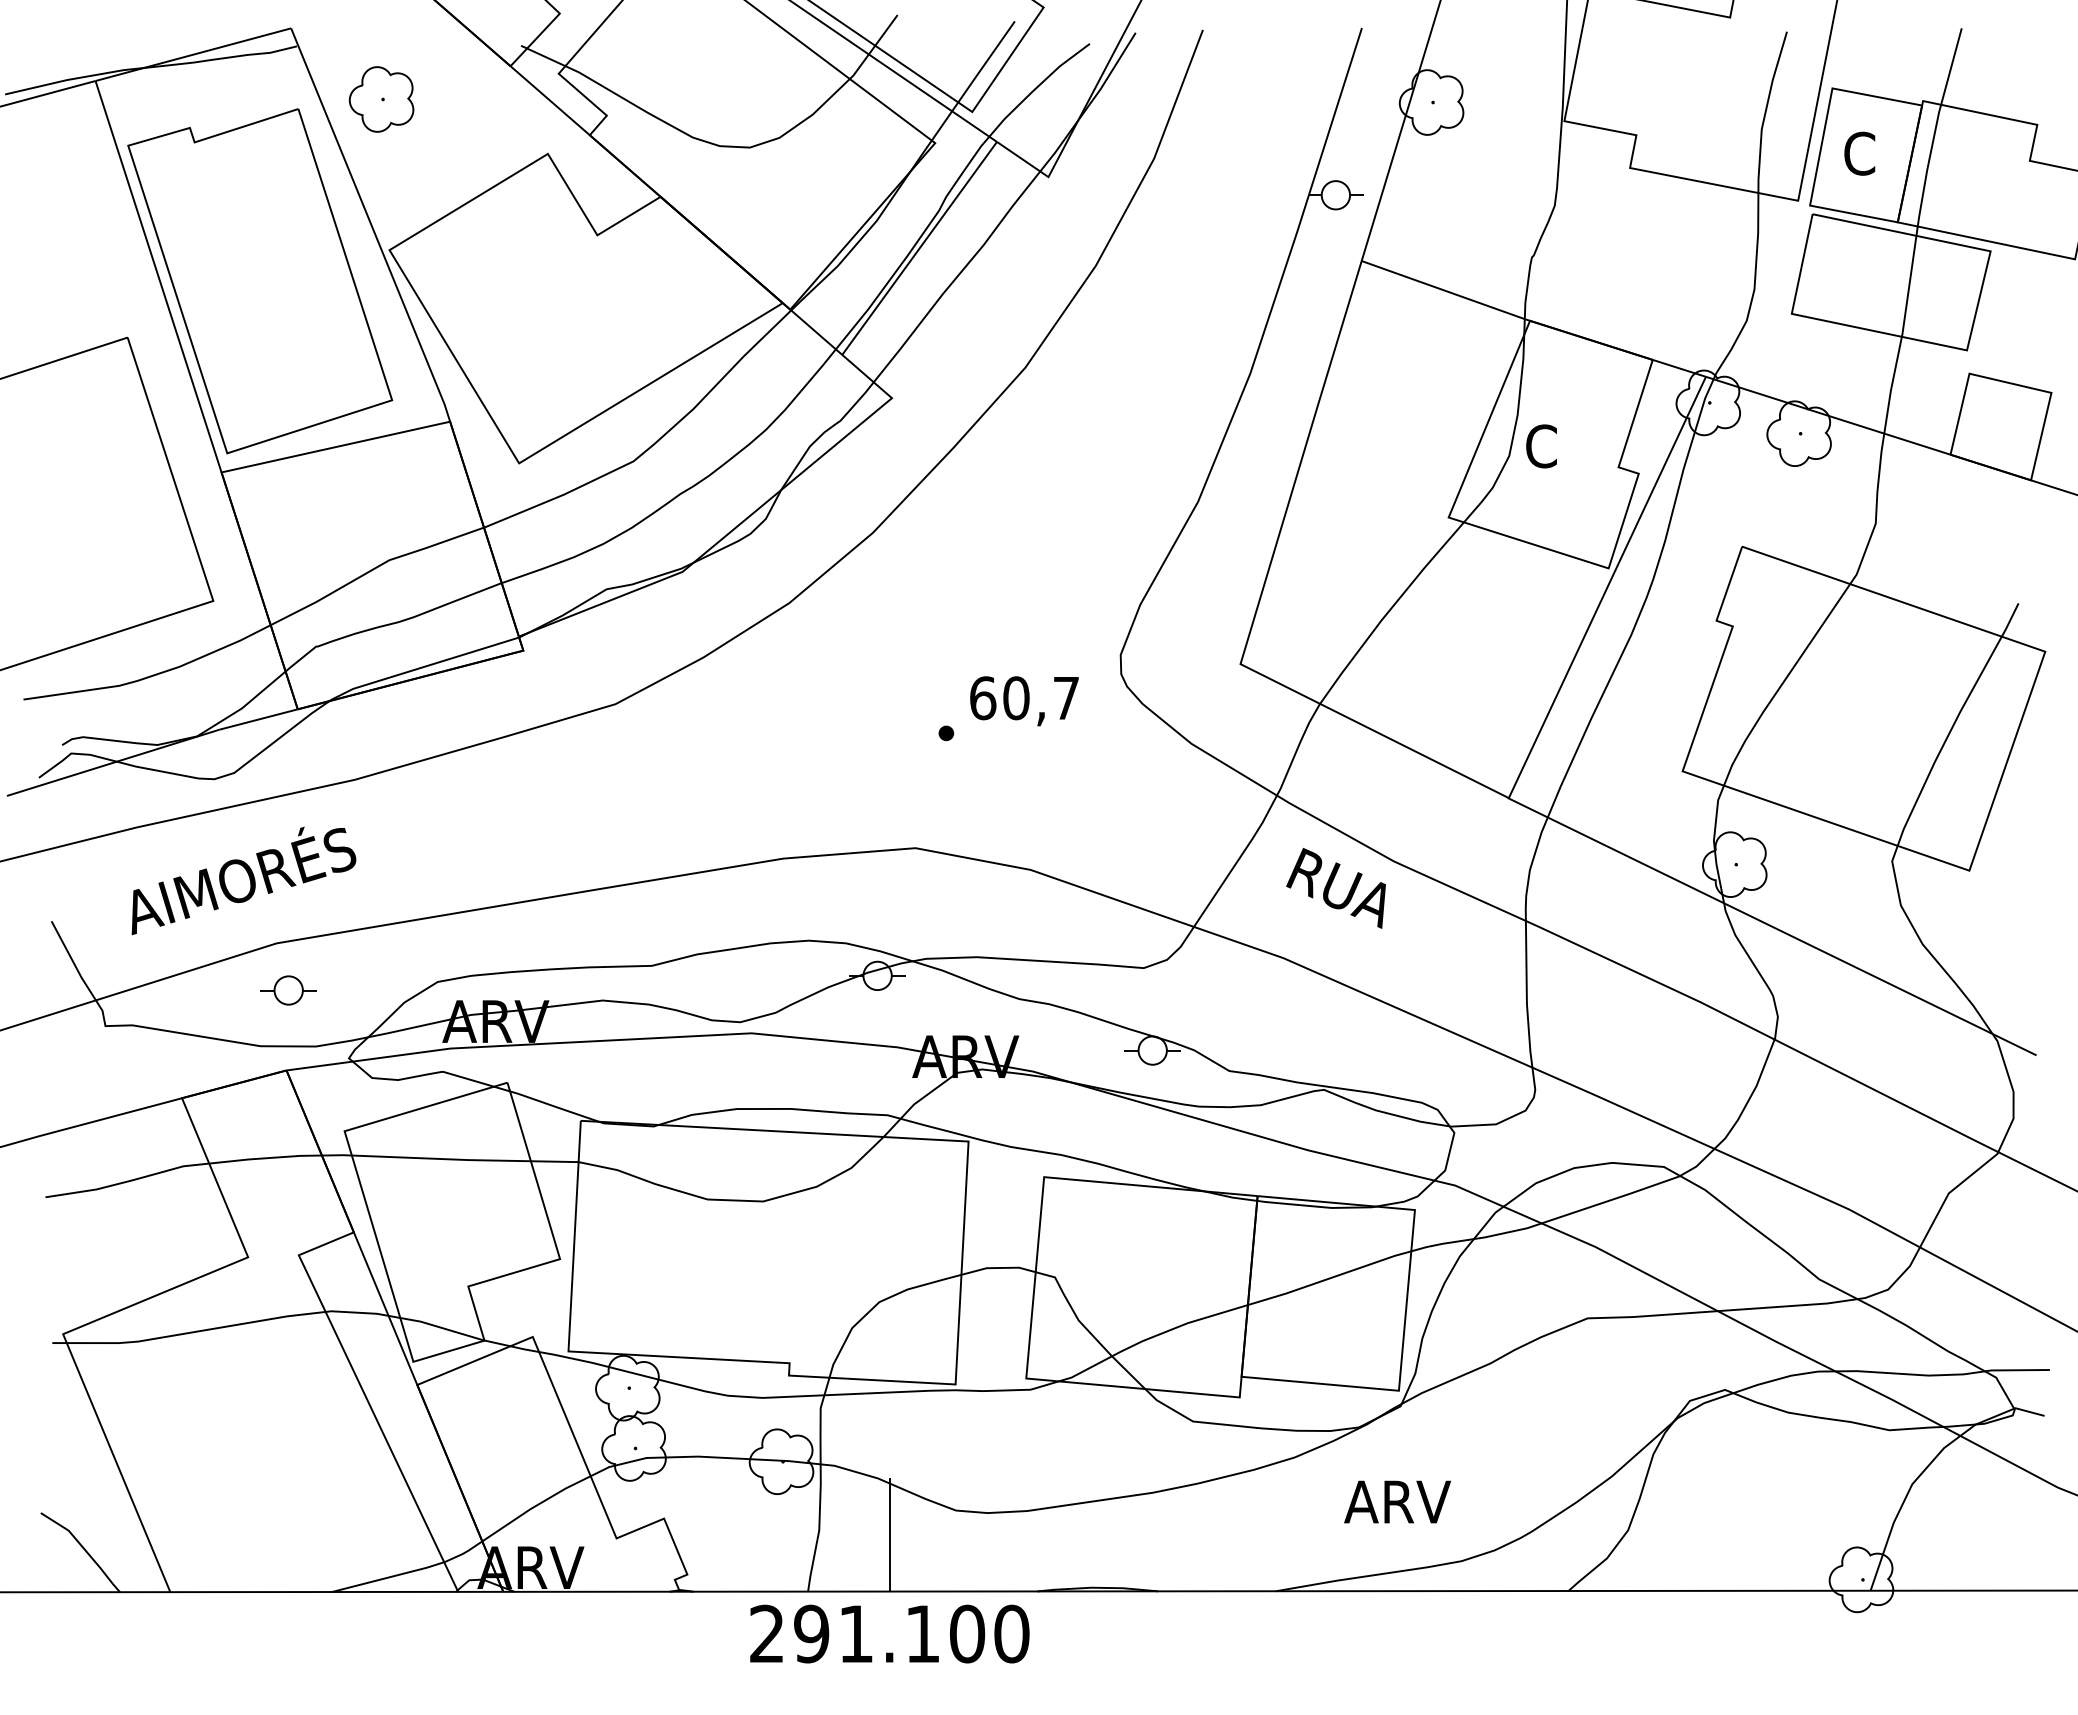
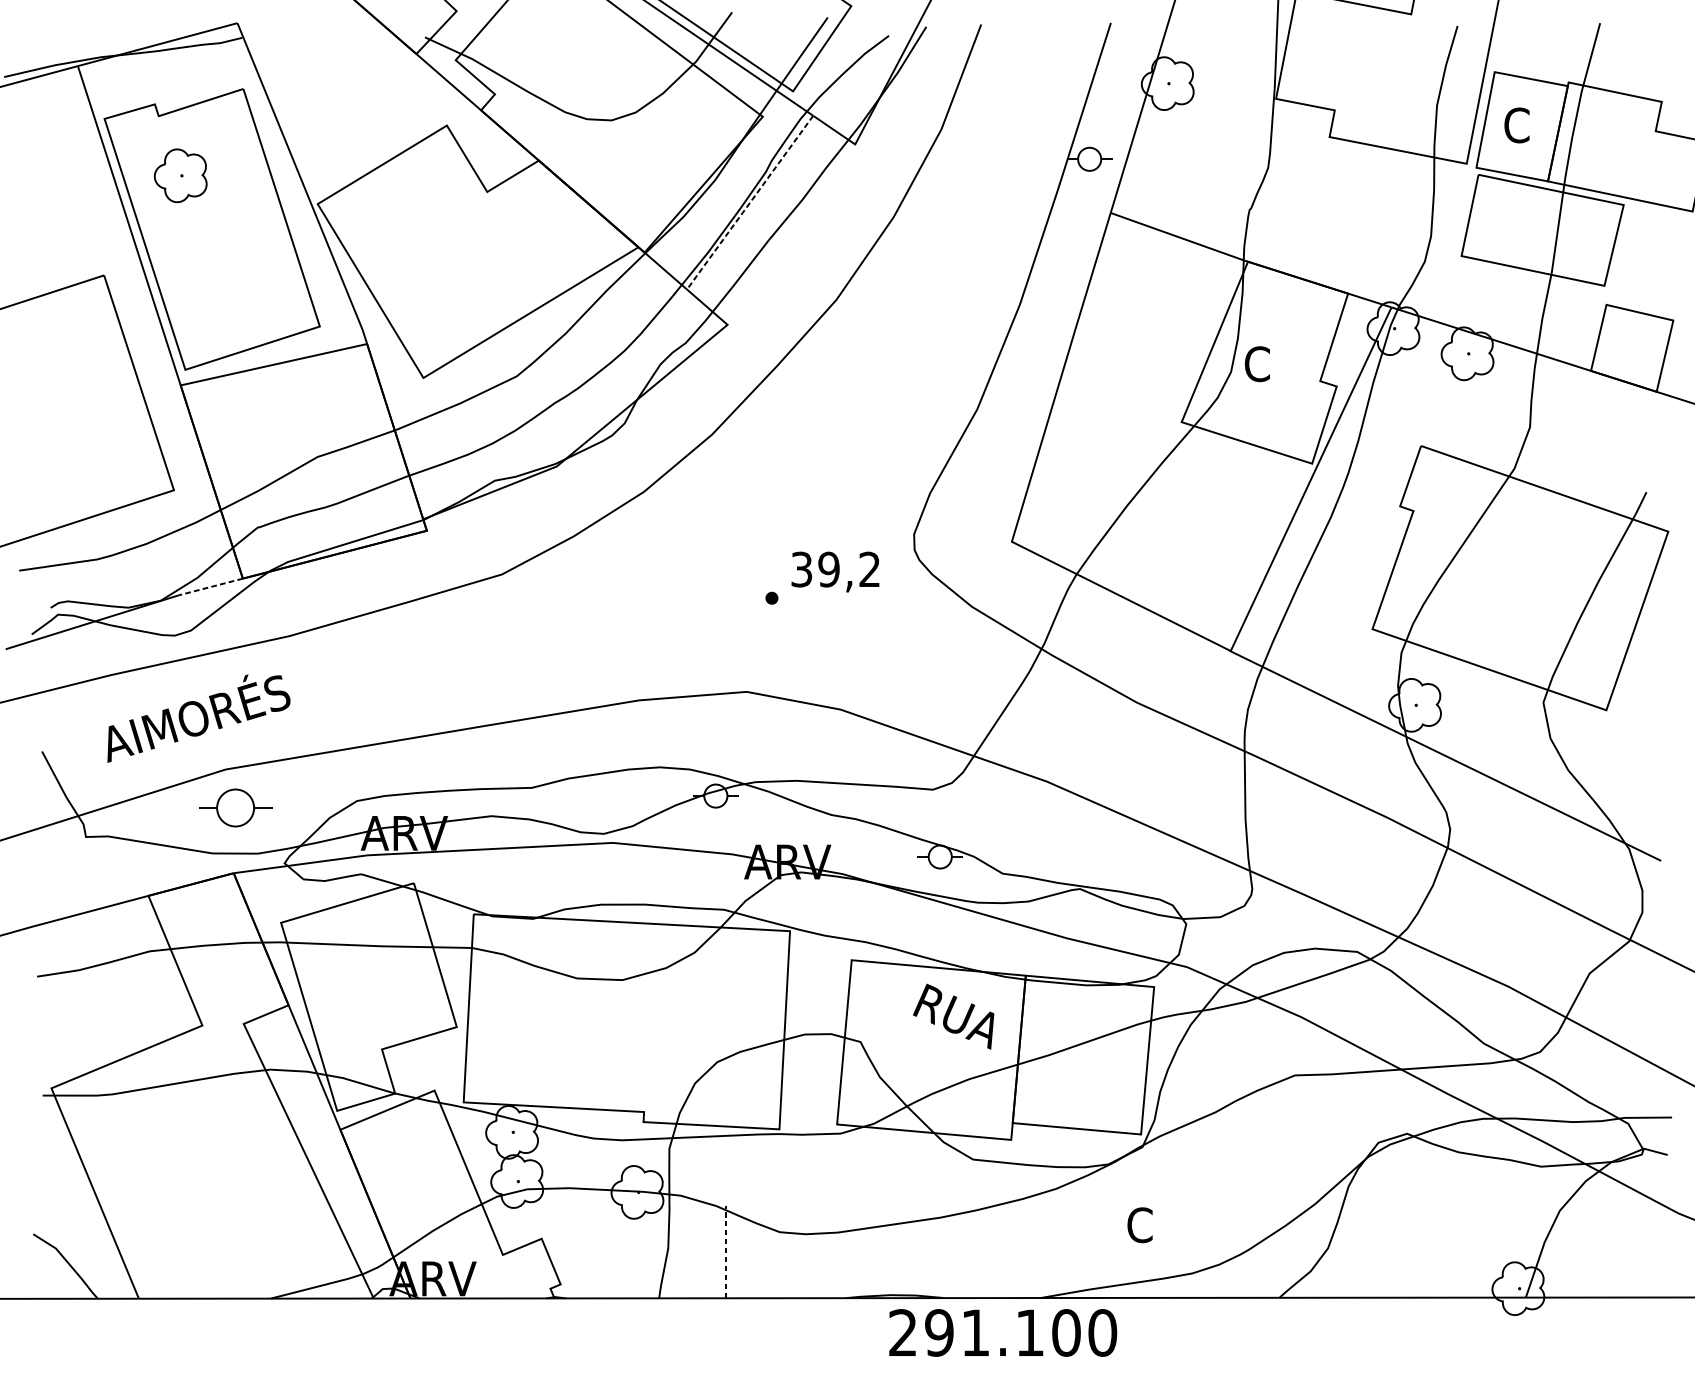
part: (381, 99) -> (180, 175), moved
line: (919, 248) -> (750, 202), solid -> dashed
text: (1024, 698) -> (835, 569), 60,7 -> 39,2
line: (258, 719) -> (210, 586), solid -> dashed
text: (1335, 888) -> (953, 1016), moved
part: (288, 990) -> (235, 807), size x1.6
text: (1397, 1502) -> (1139, 1225), ARV -> C
line: (889, 1534) -> (725, 1251), solid -> dashed
text: (889, 1633) -> (1002, 1332), moved

